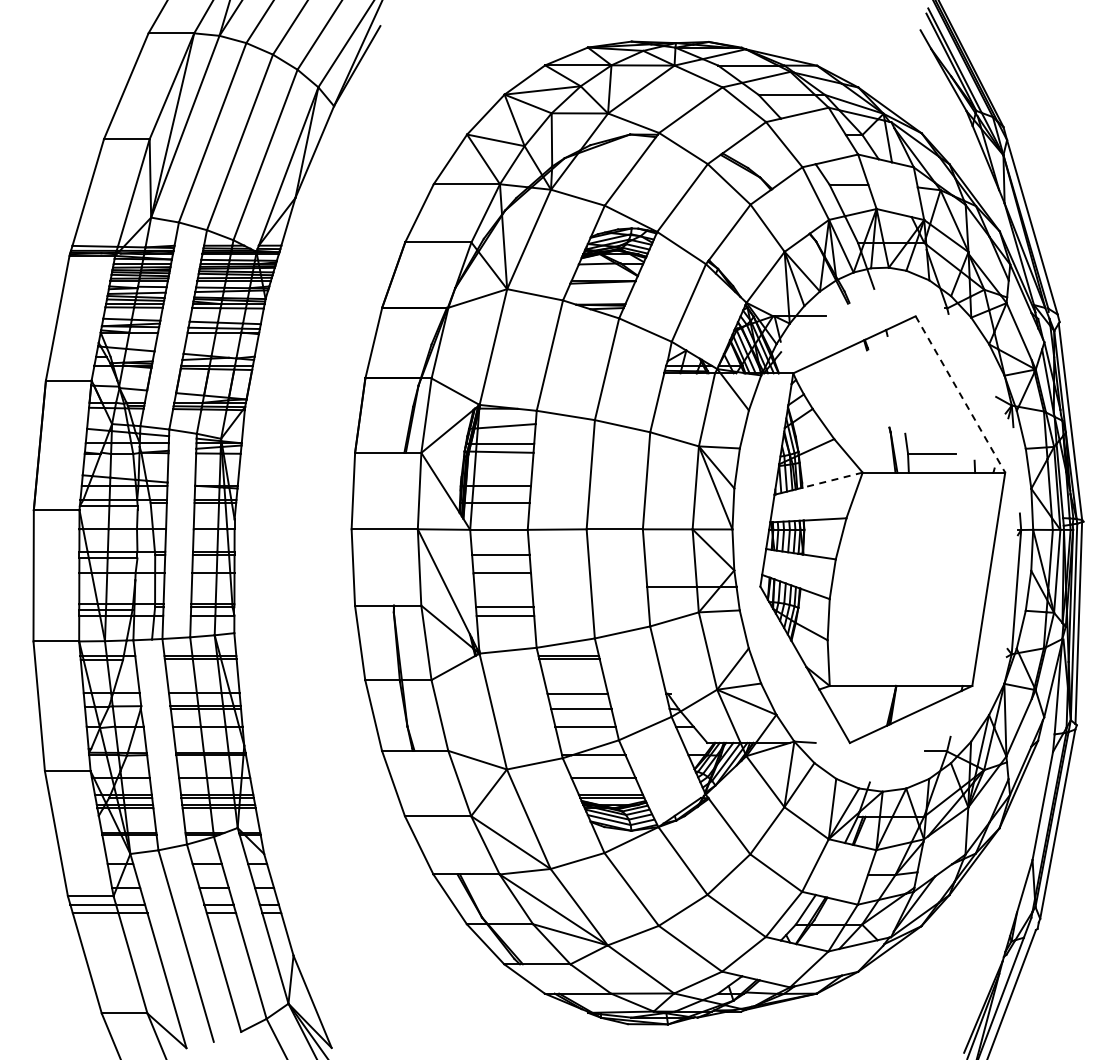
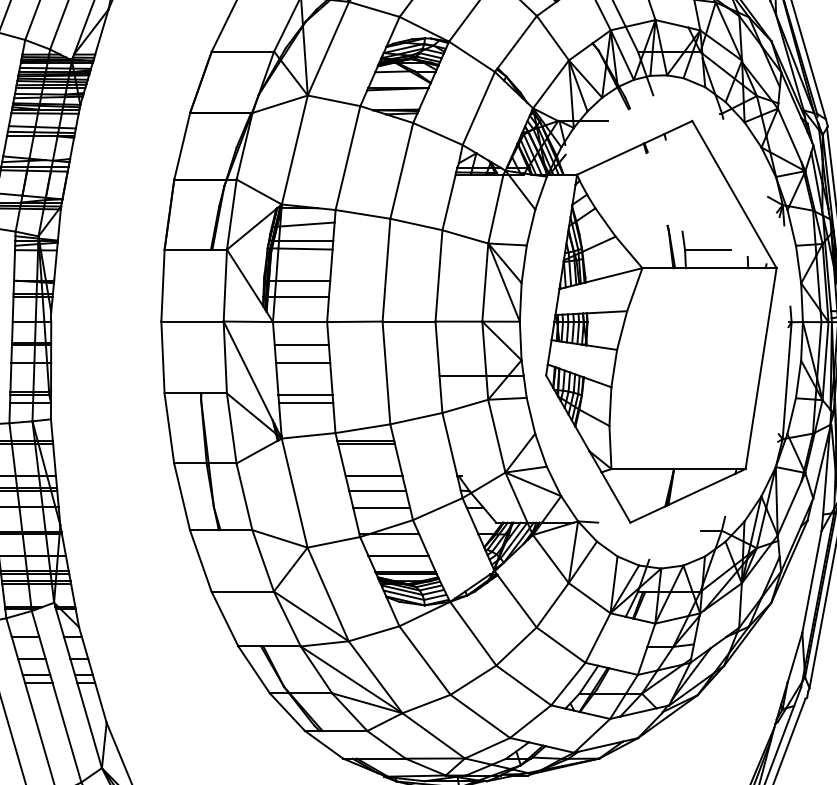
line: (960, 394) -> (734, 194), dashed -> solid
line: (832, 480) -> (614, 275), dashed -> solid

